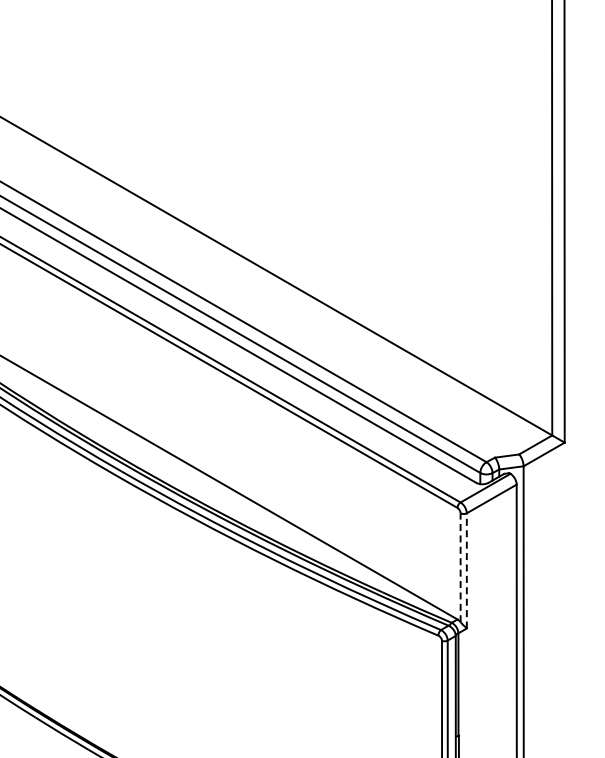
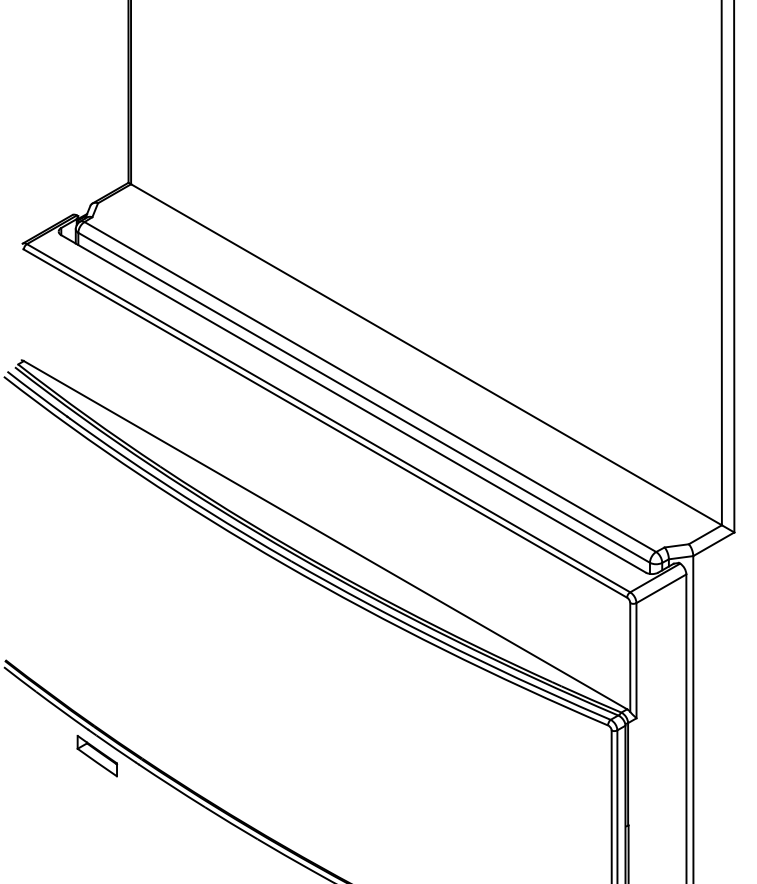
line: (460, 567) -> (630, 657), dashed -> solid
line: (466, 570) -> (636, 660), dashed -> solid

